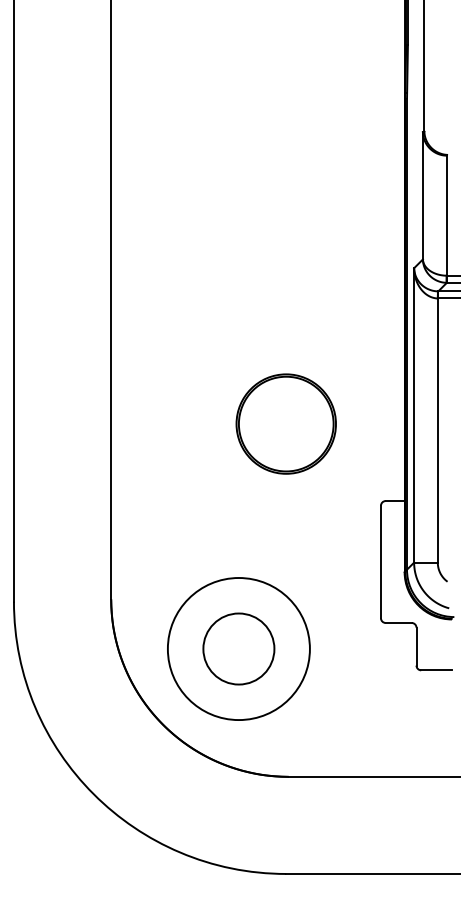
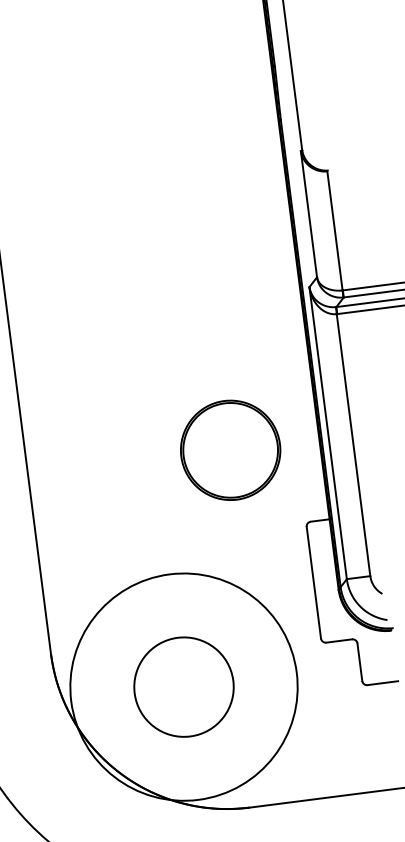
part: (285, 423) -> (229, 449), moved
circle: (238, 648) -> (183, 686), size x1.4
circle: (238, 649) -> (183, 687), size x1.6

